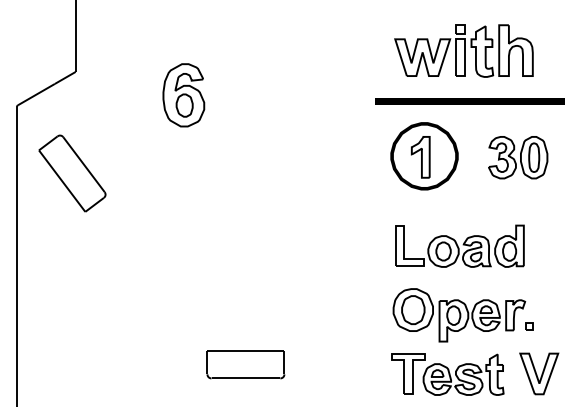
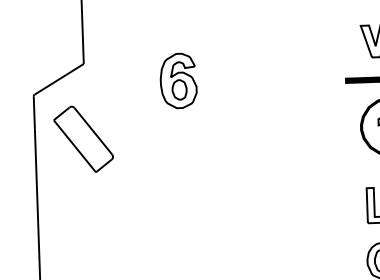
part: (72, 173) -> (83, 139), moved

